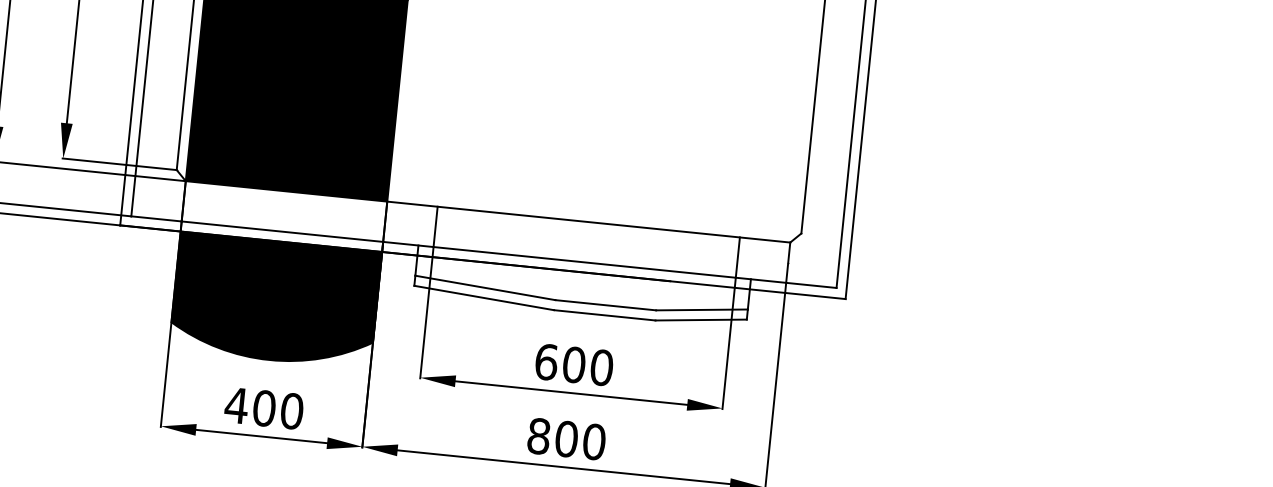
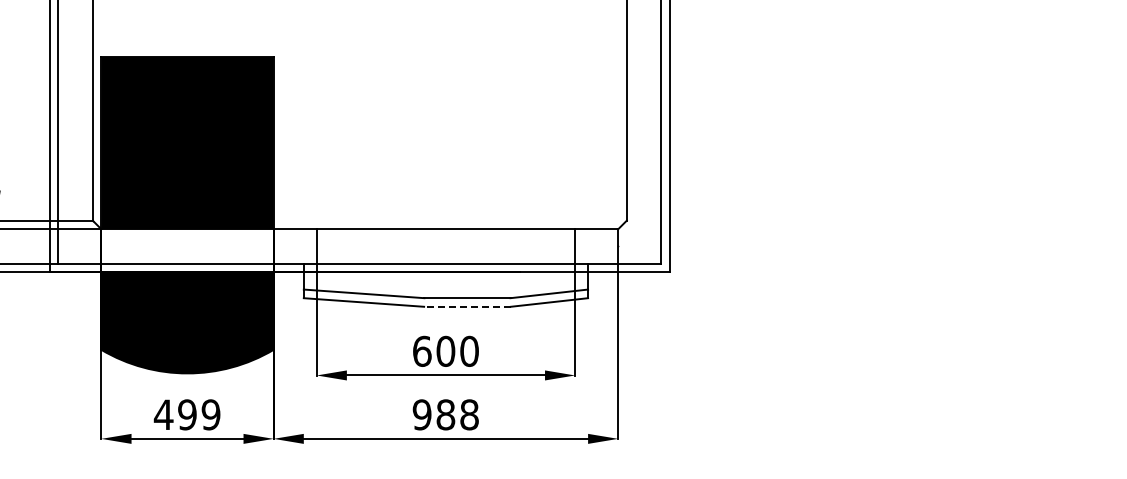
line: (603, 314) -> (466, 306), solid -> dashed
text: (278, 409) -> (199, 414), 400 -> 499
text: (566, 438) -> (445, 414), 800 -> 988

